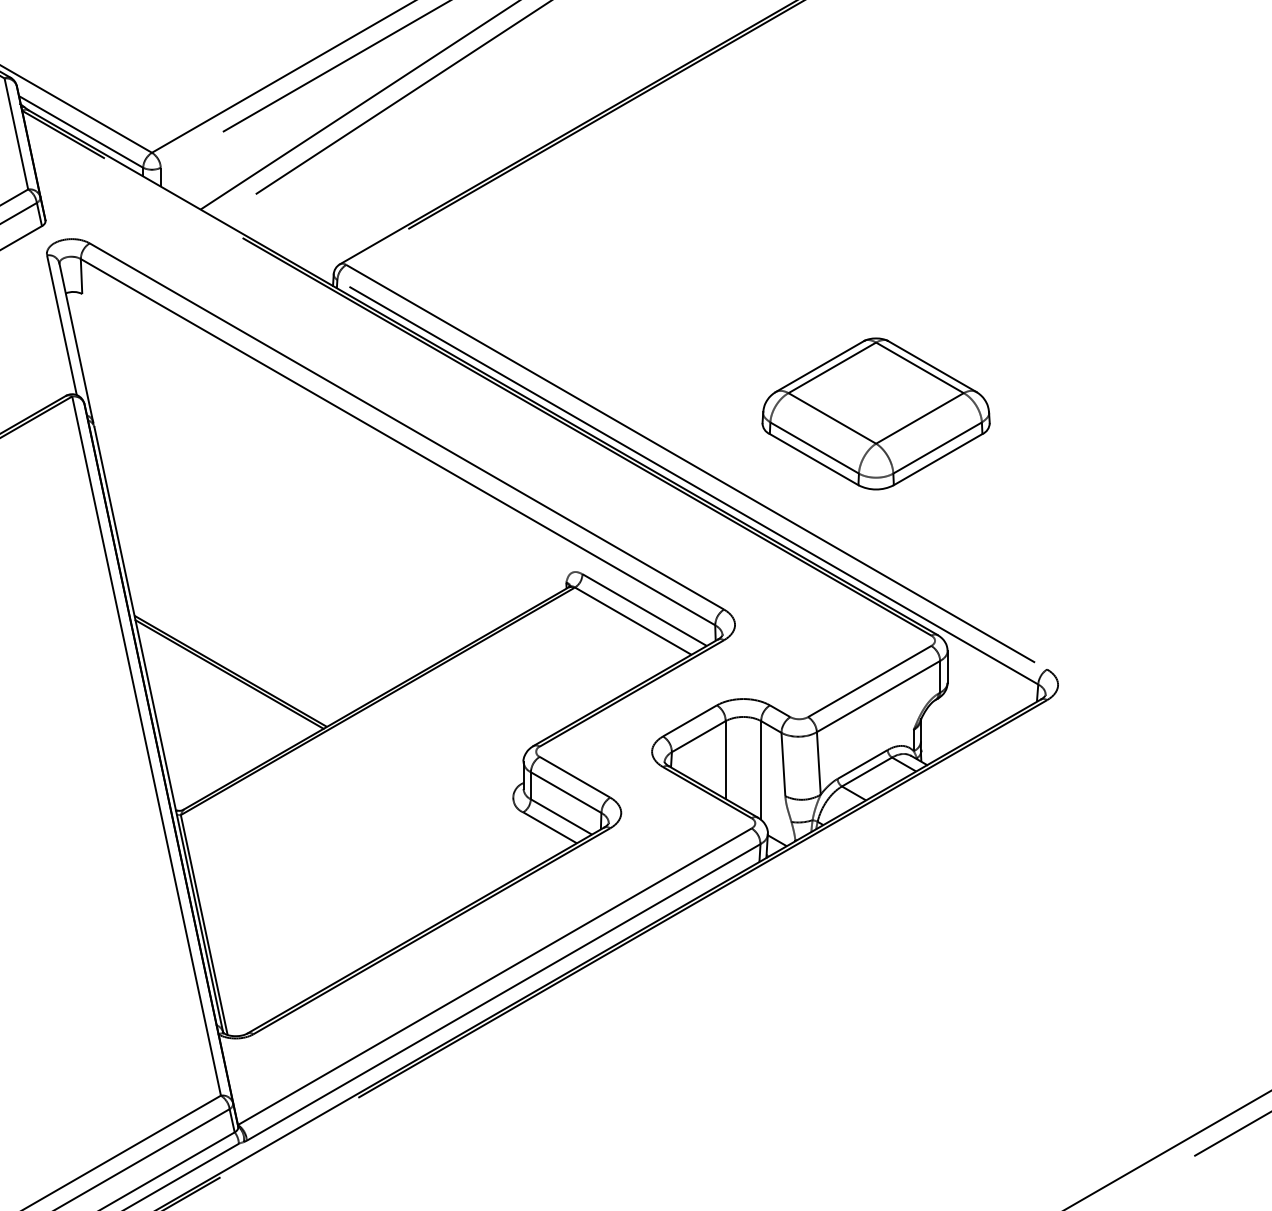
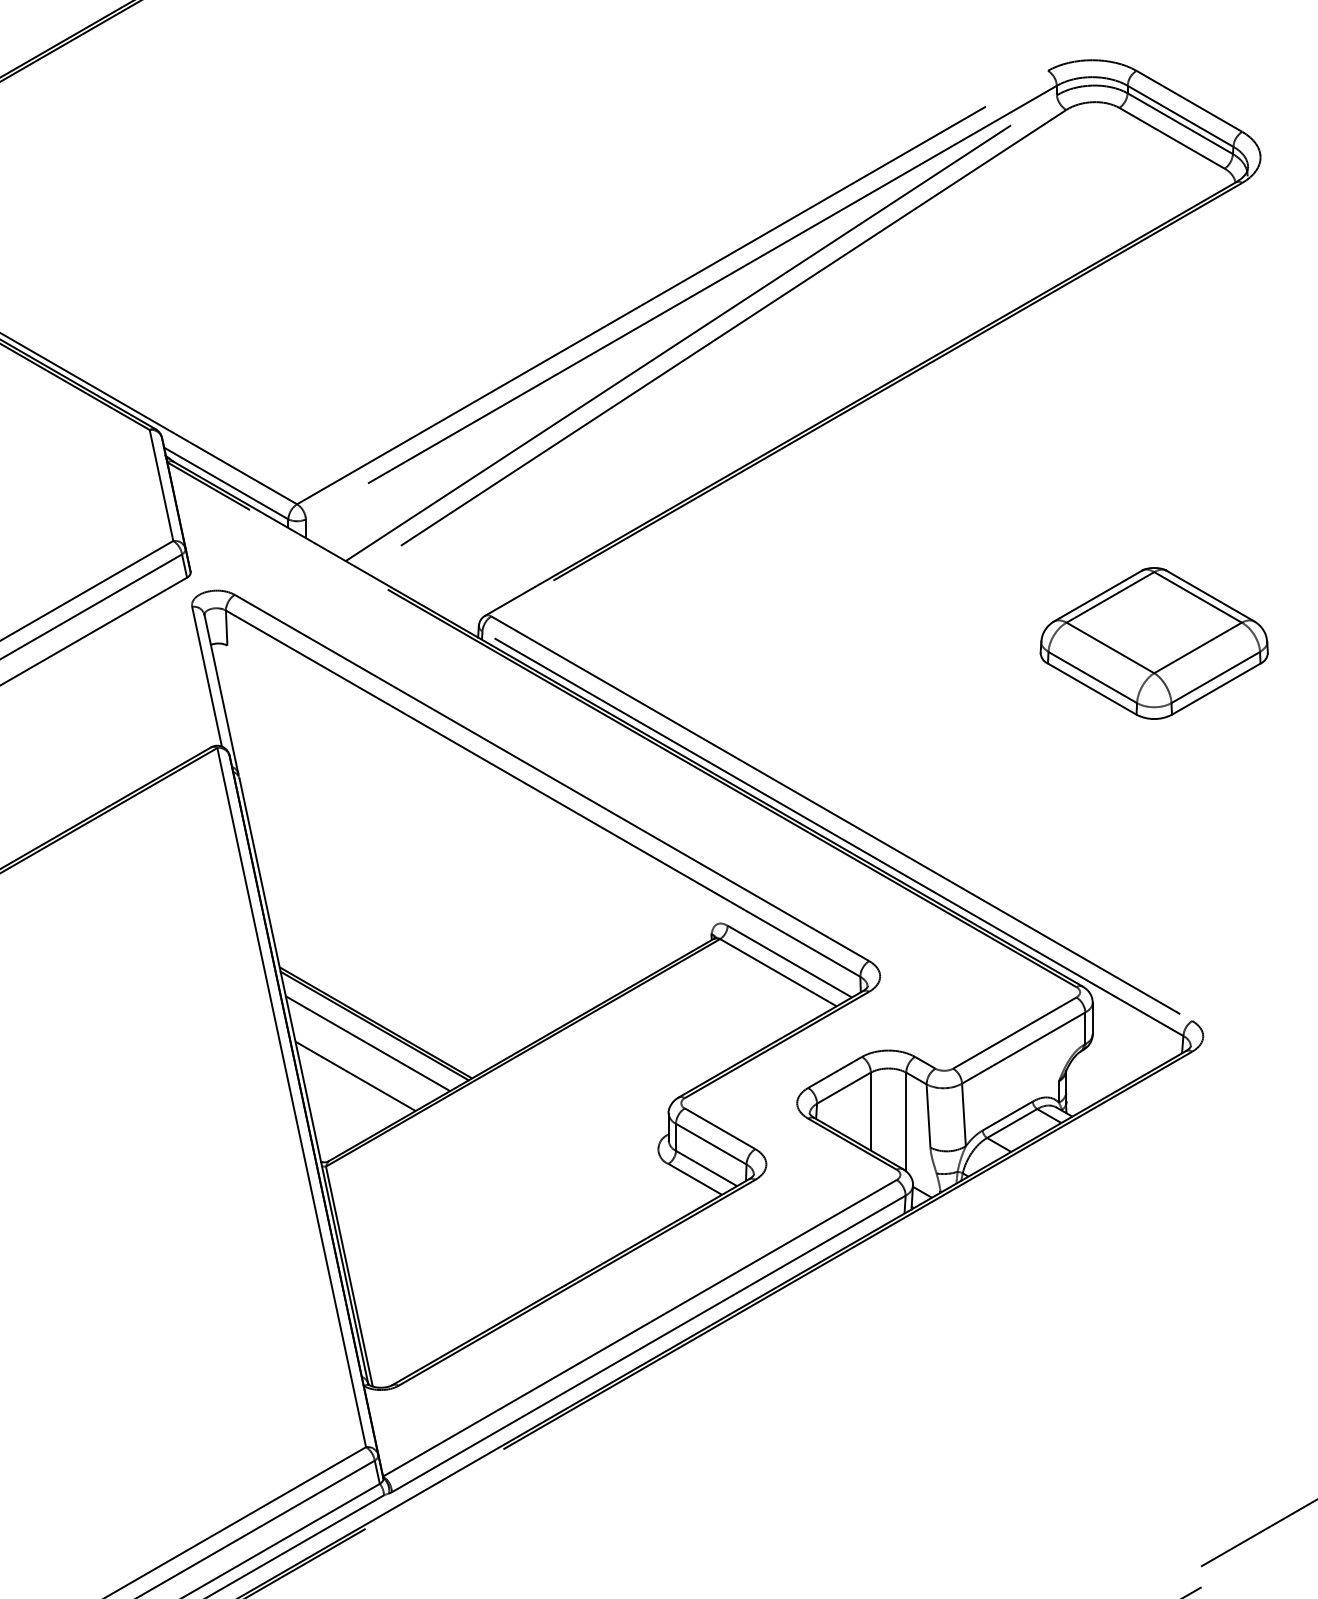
part: (875, 413) -> (1153, 643), moved
line: (222, 691) -> (367, 1043), added
line: (210, 724) -> (355, 1076), added

